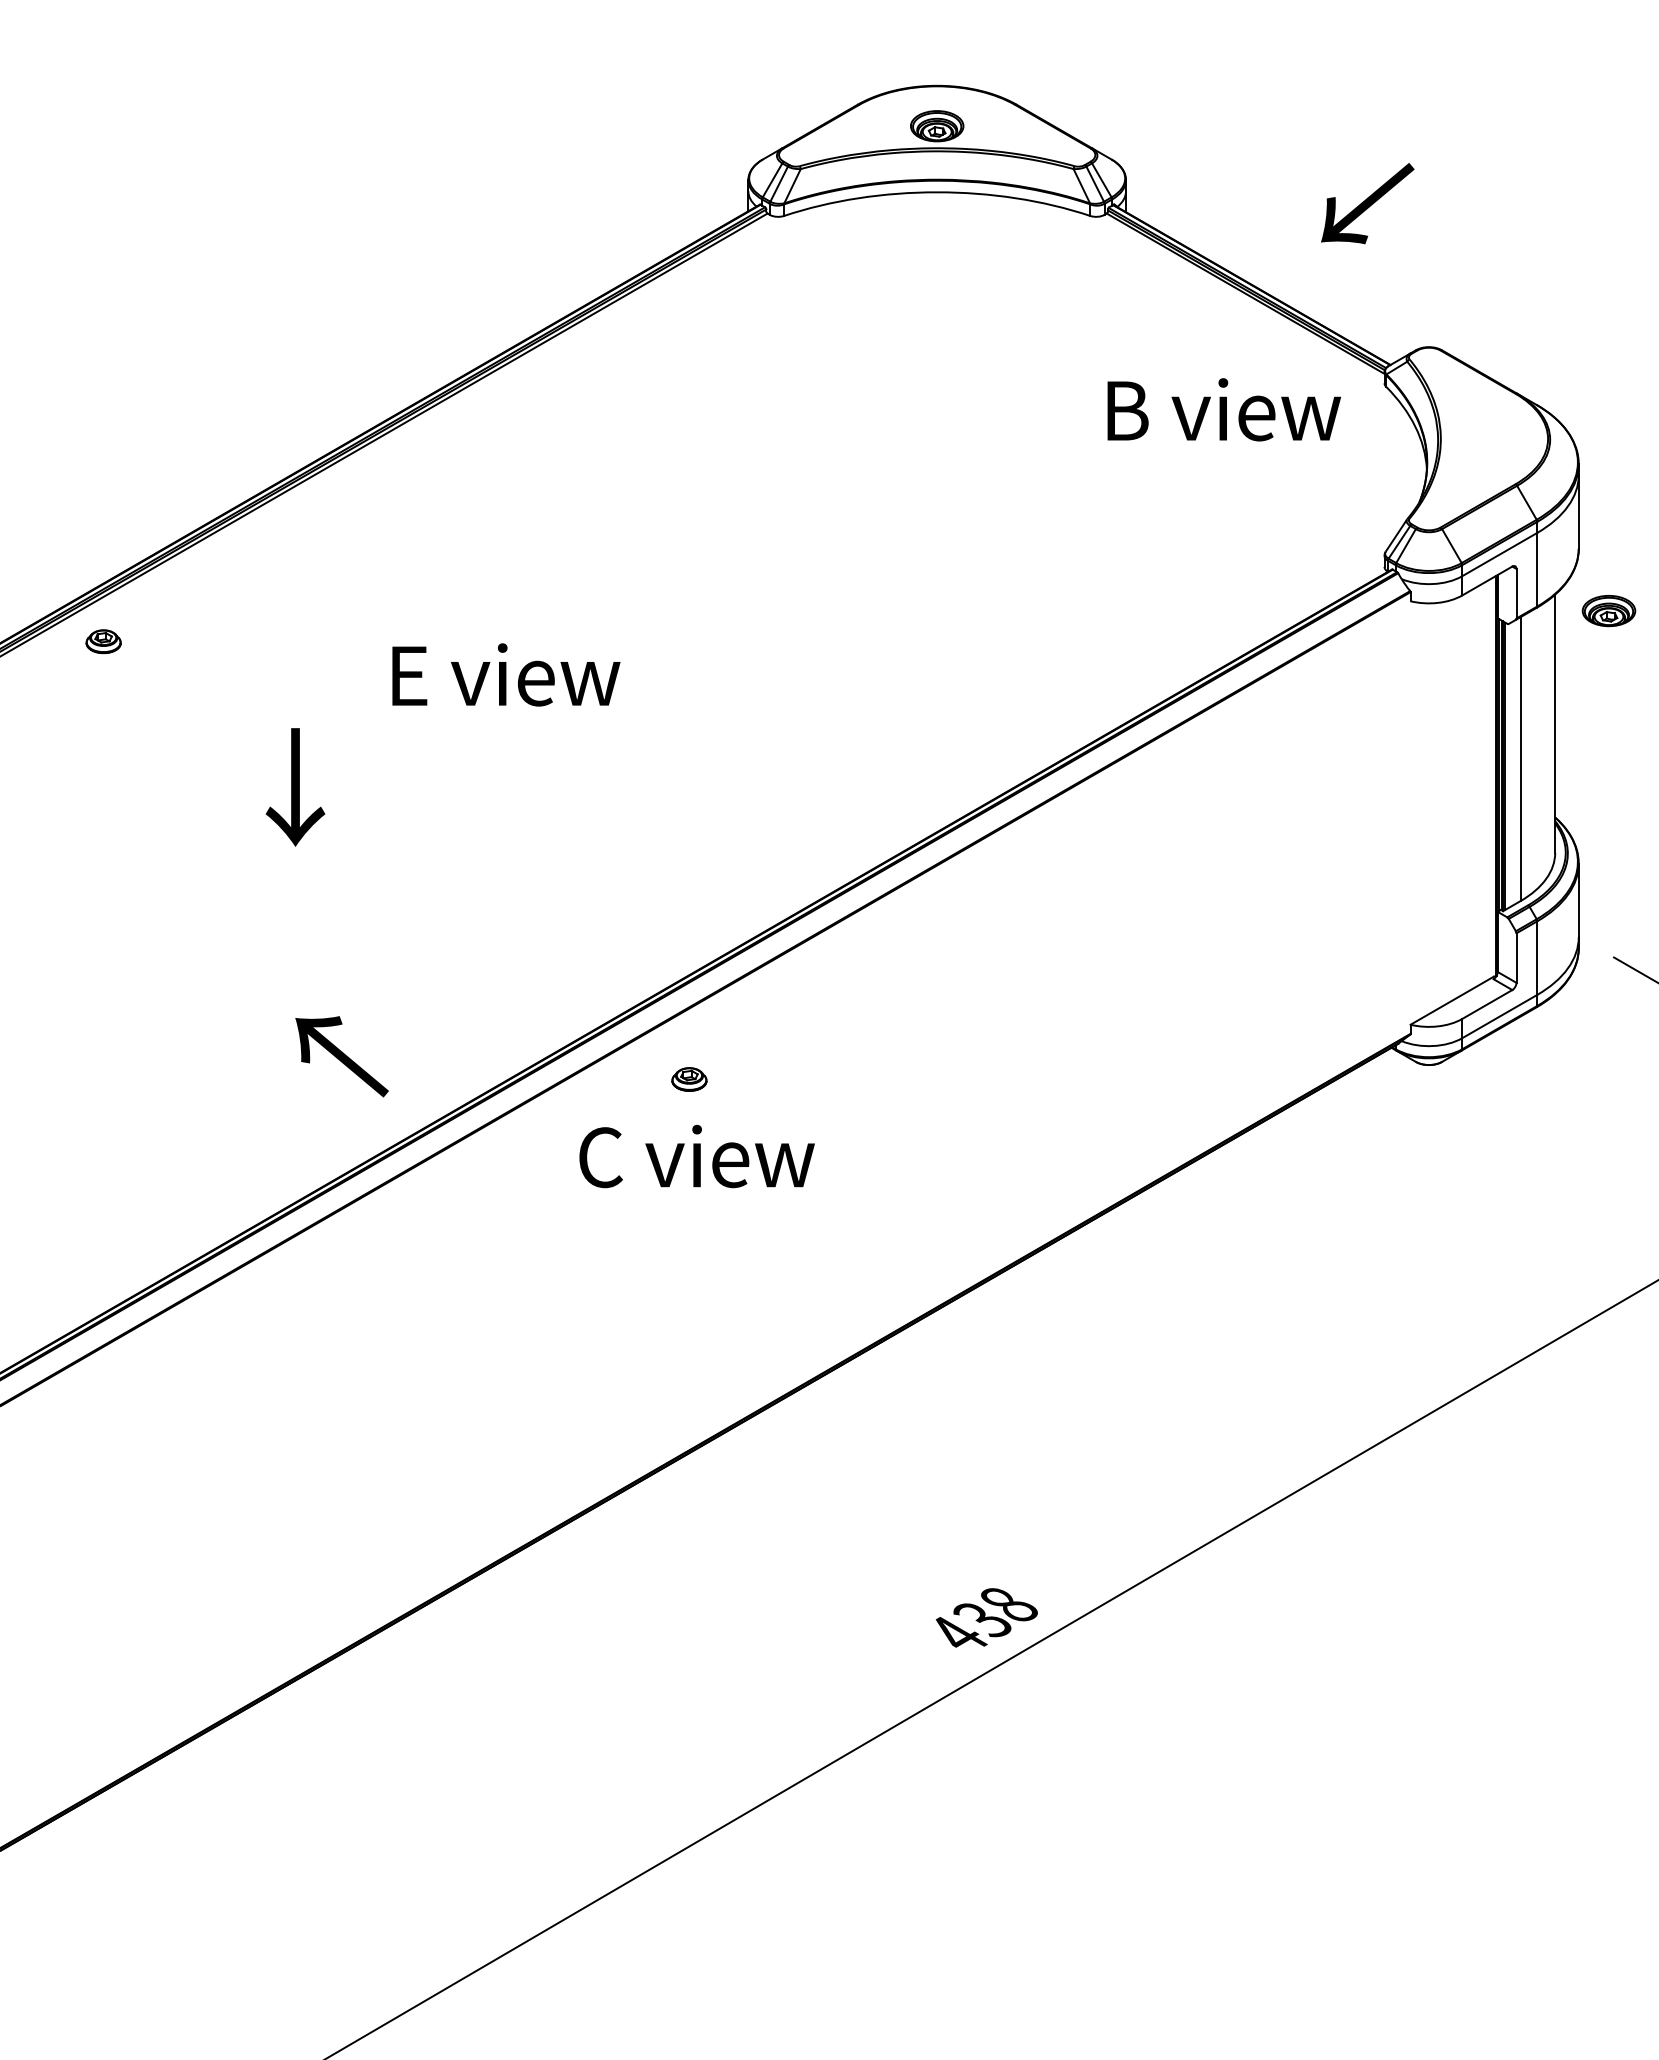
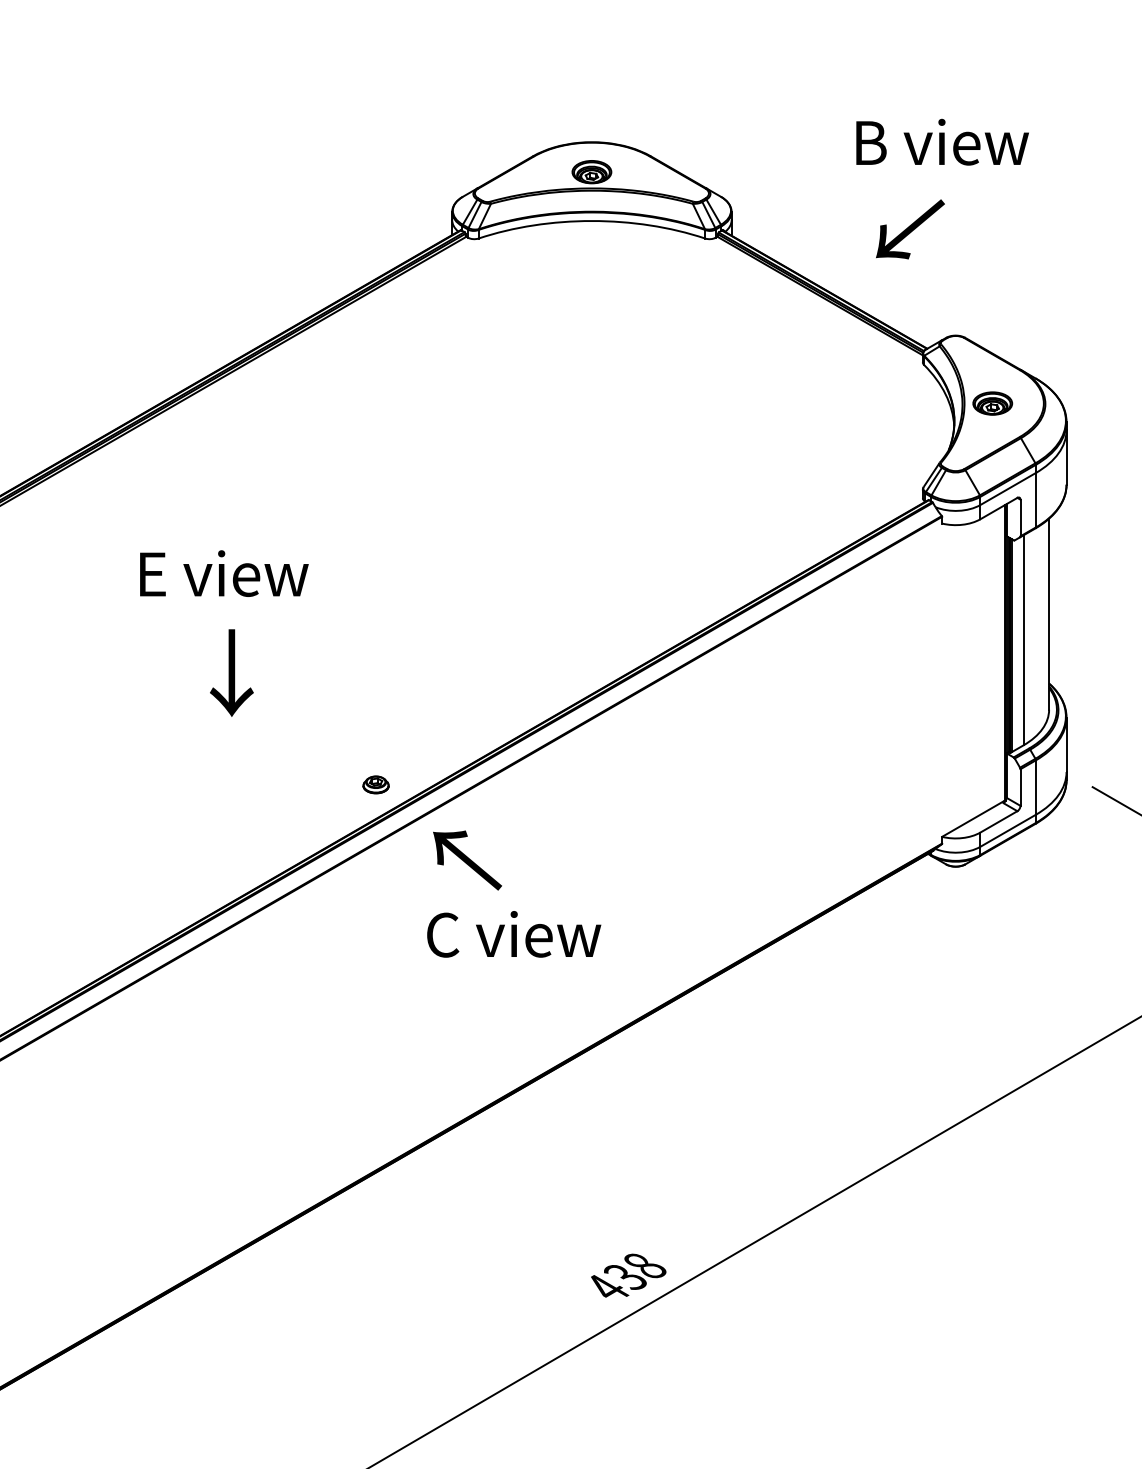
text: (1223, 409) -> (942, 142), moved
part: (1608, 611) -> (992, 403), moved
text: (506, 674) -> (224, 573), moved
text: (295, 787) -> (231, 673), moved
text: (341, 1056) -> (467, 860), moved
part: (689, 1079) -> (376, 784), moved
text: (696, 1156) -> (513, 934), moved

